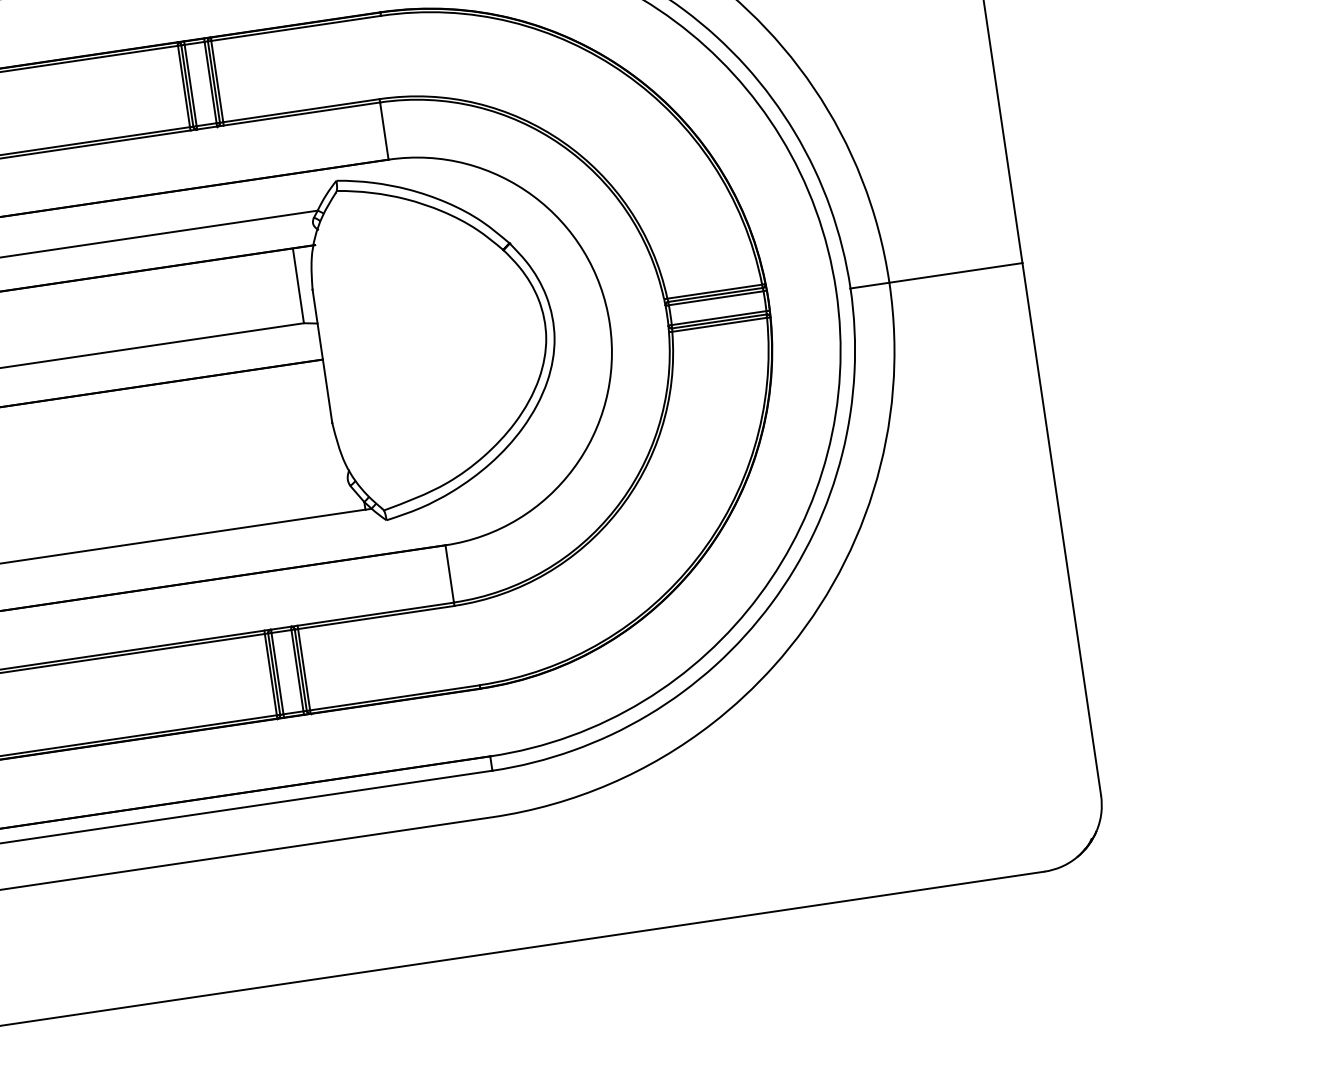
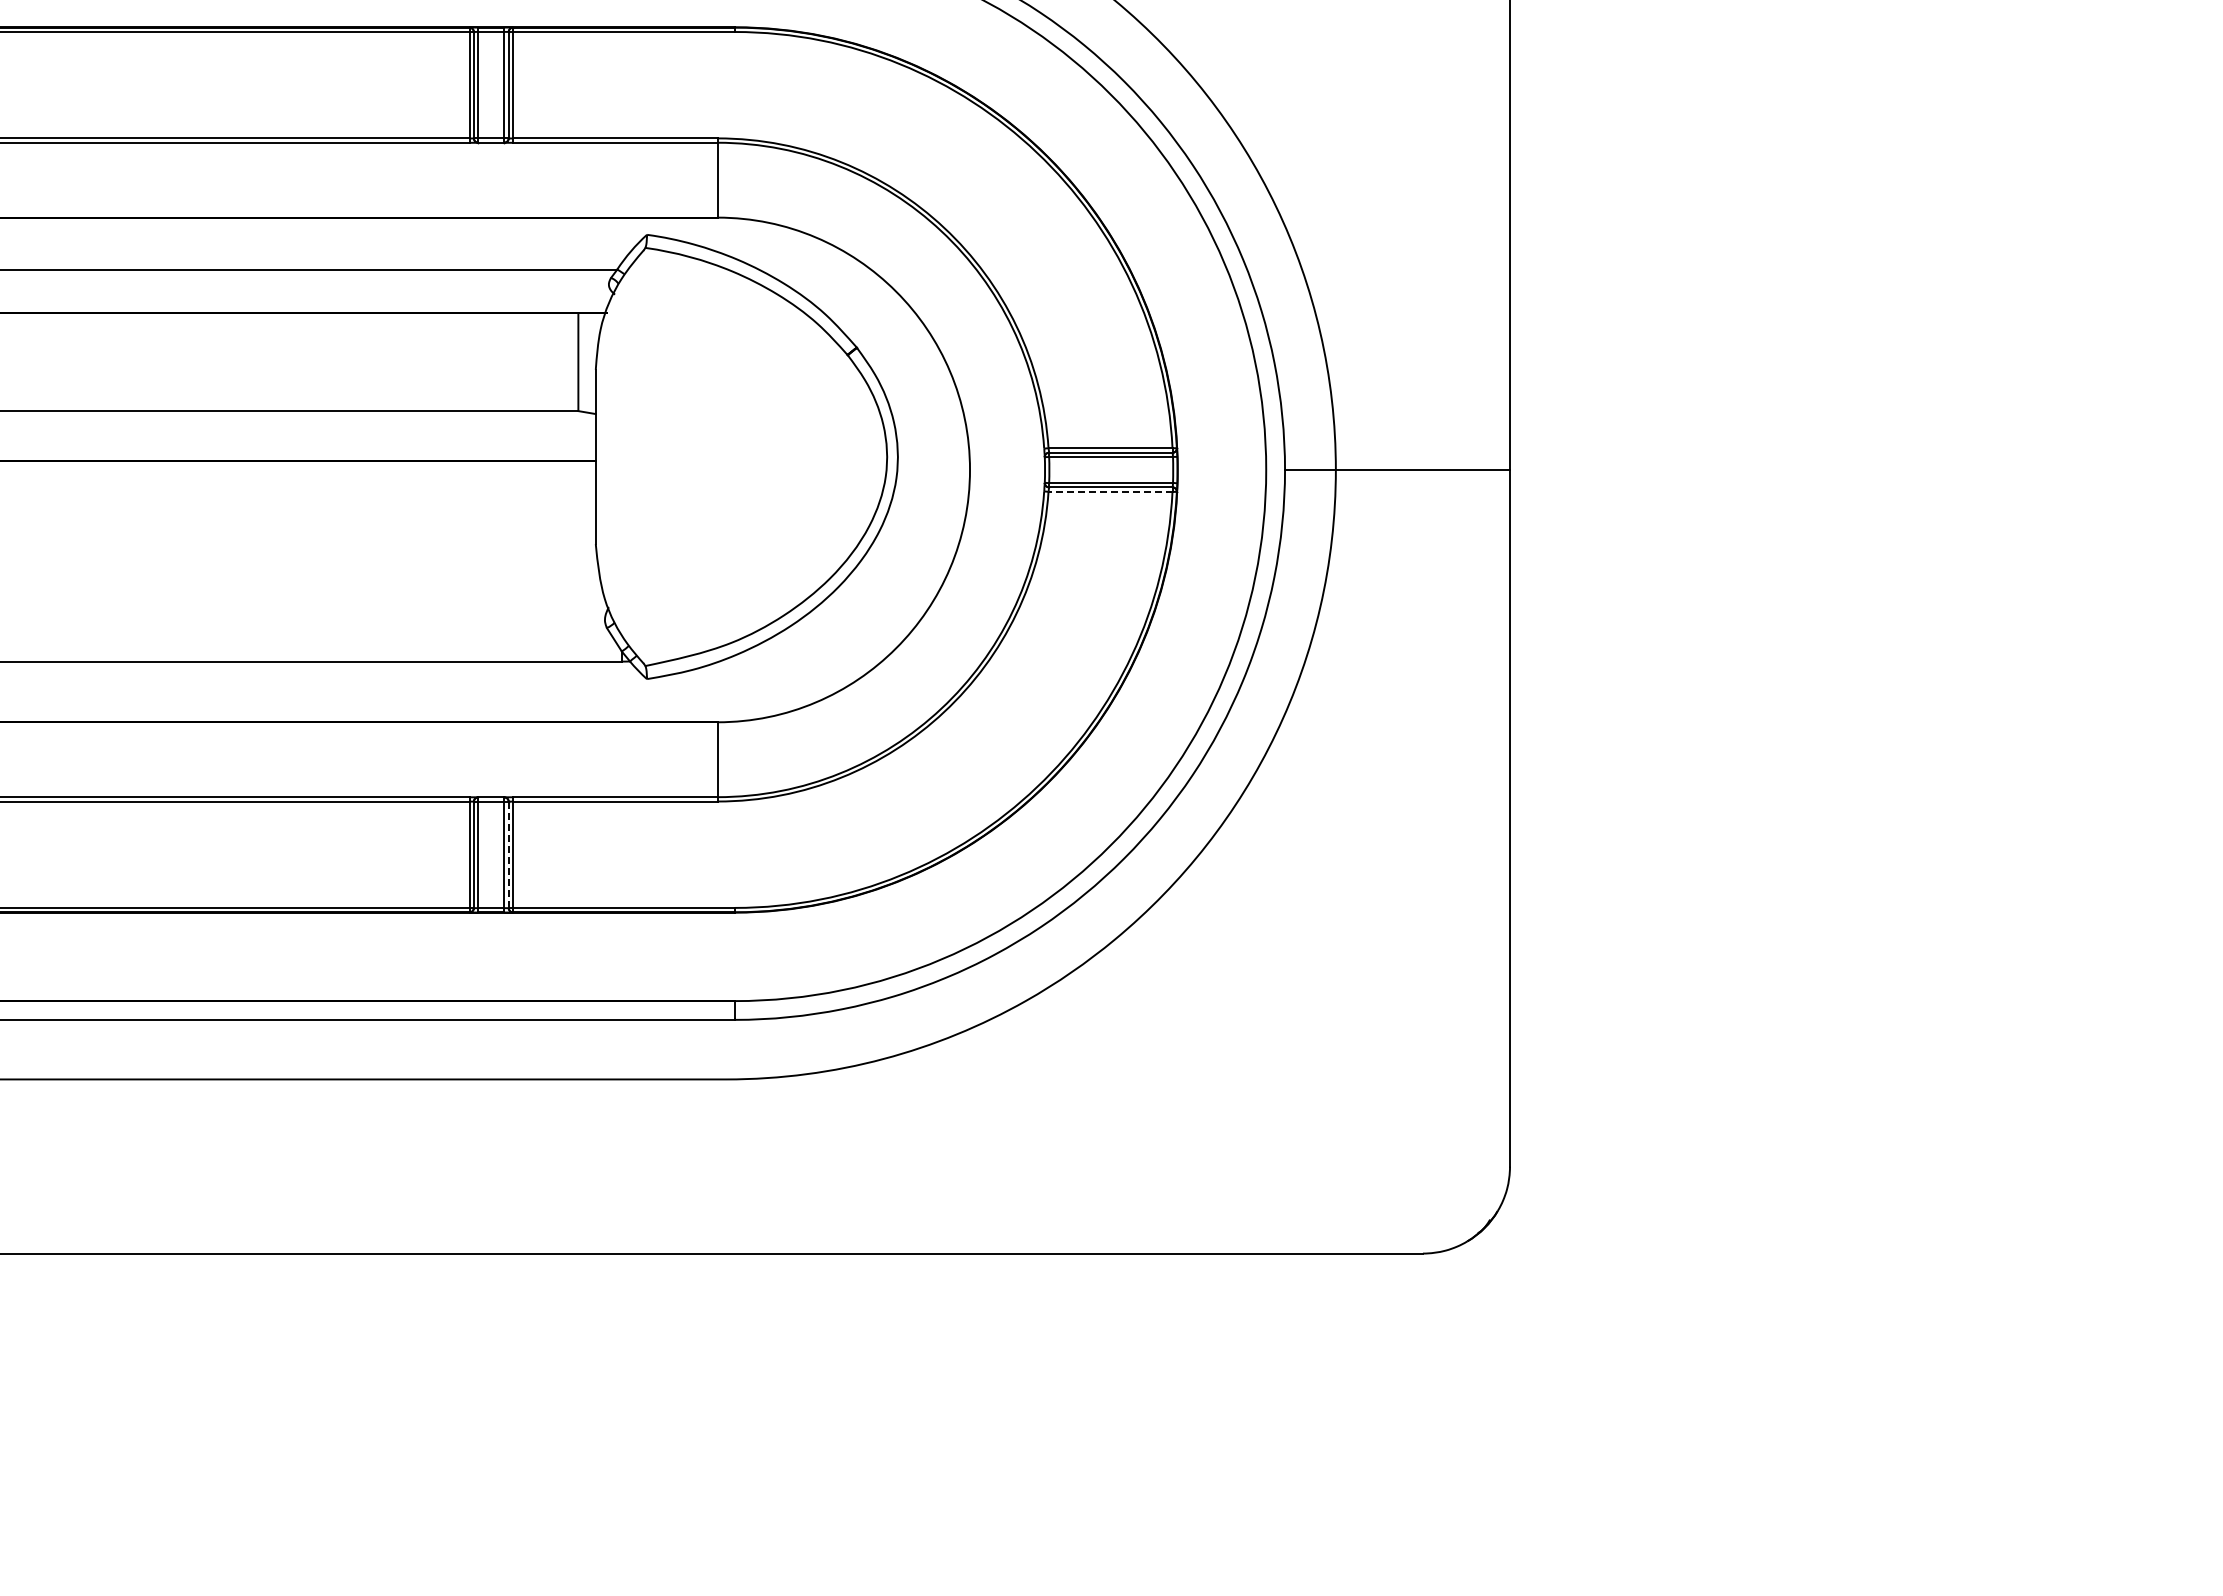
line: (719, 324) -> (1110, 491), solid -> dashed
line: (300, 670) -> (508, 855), solid -> dashed

